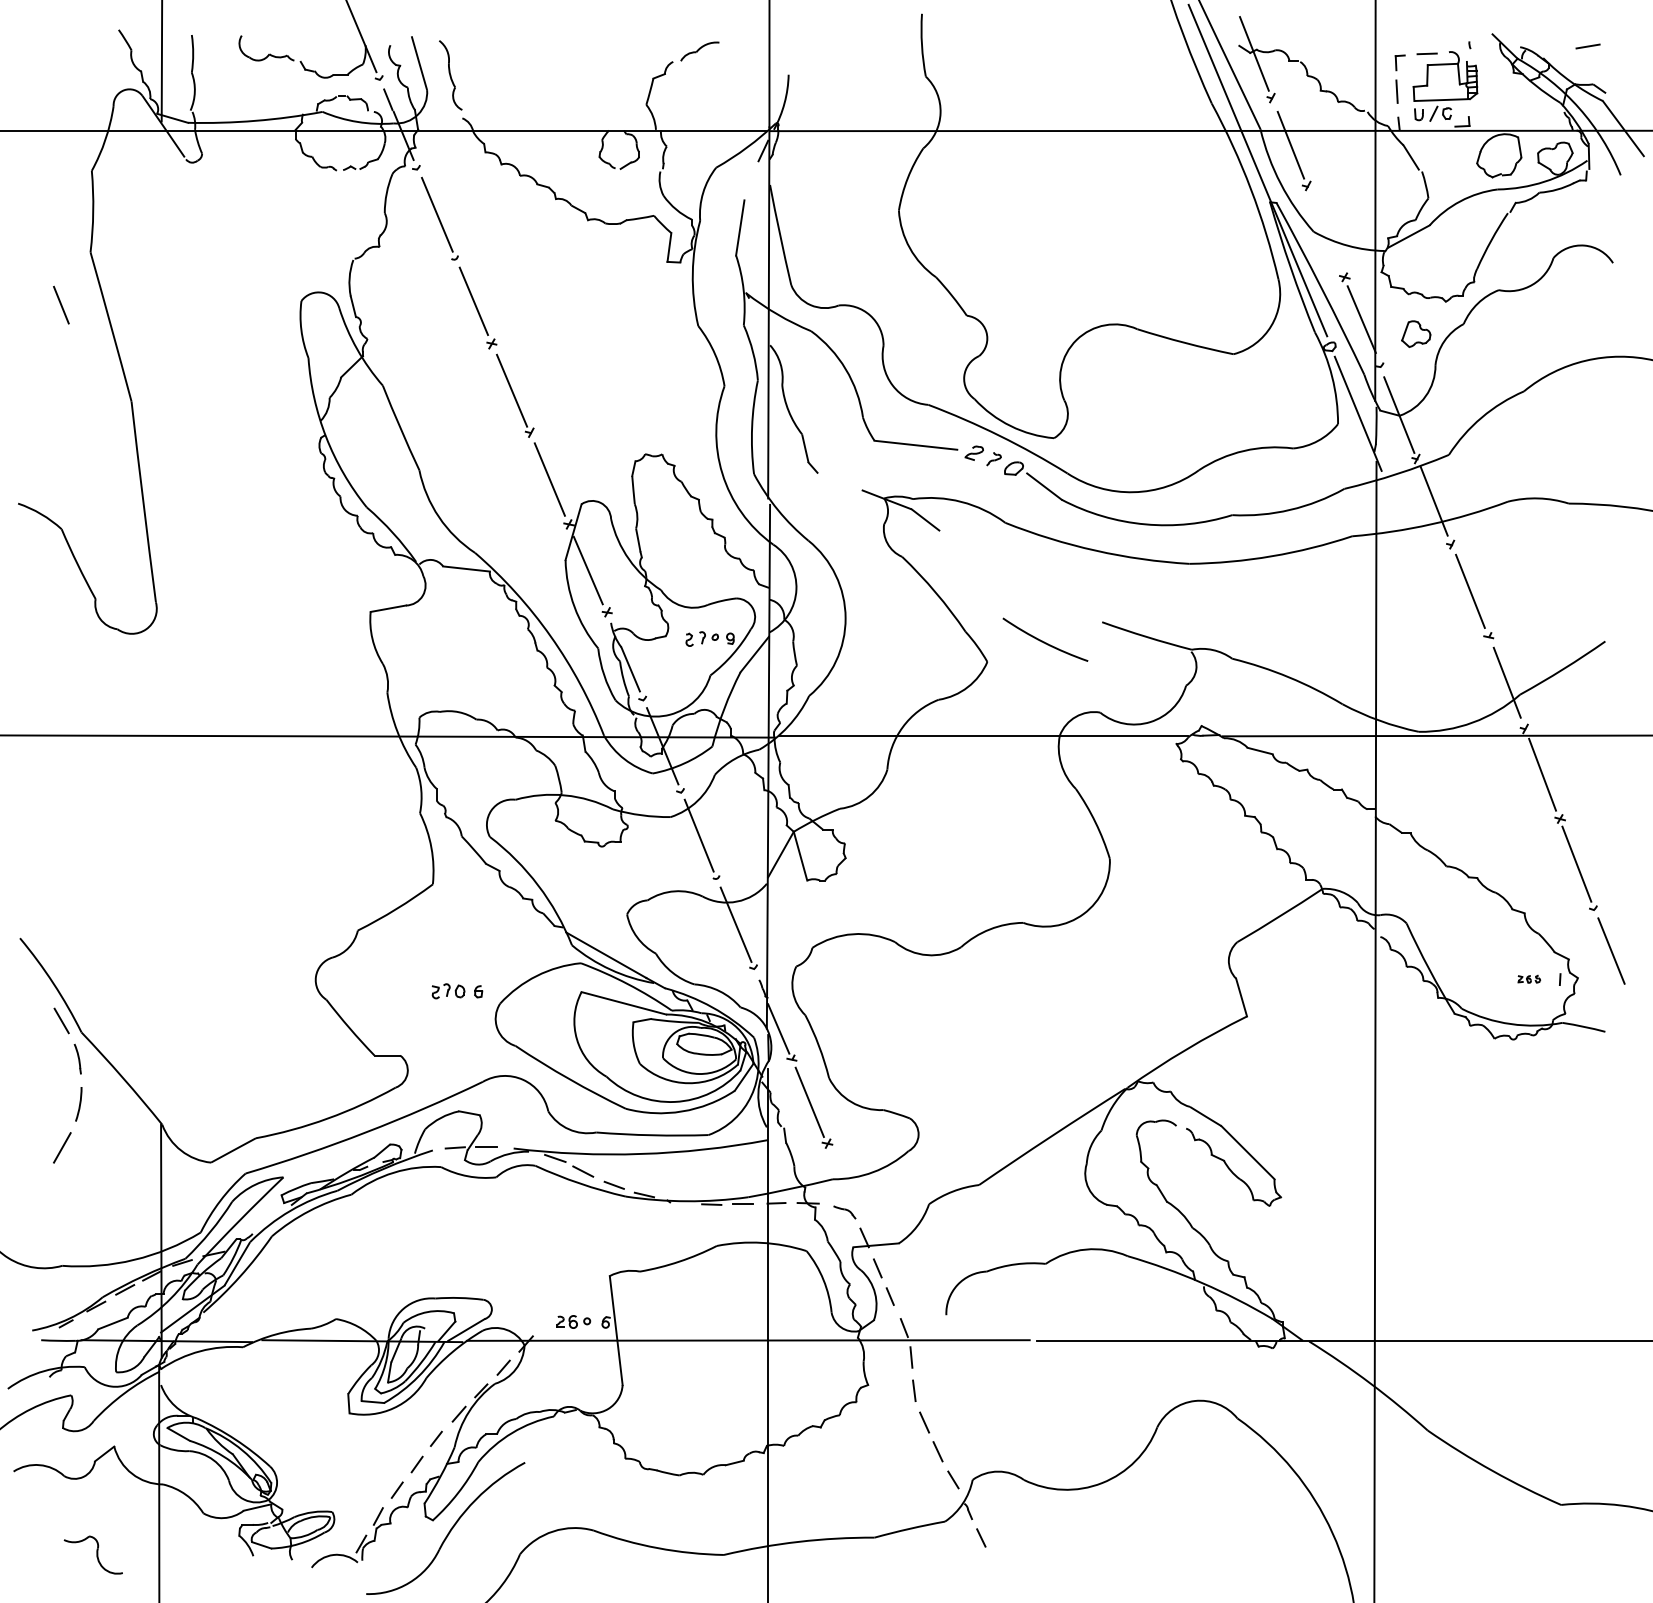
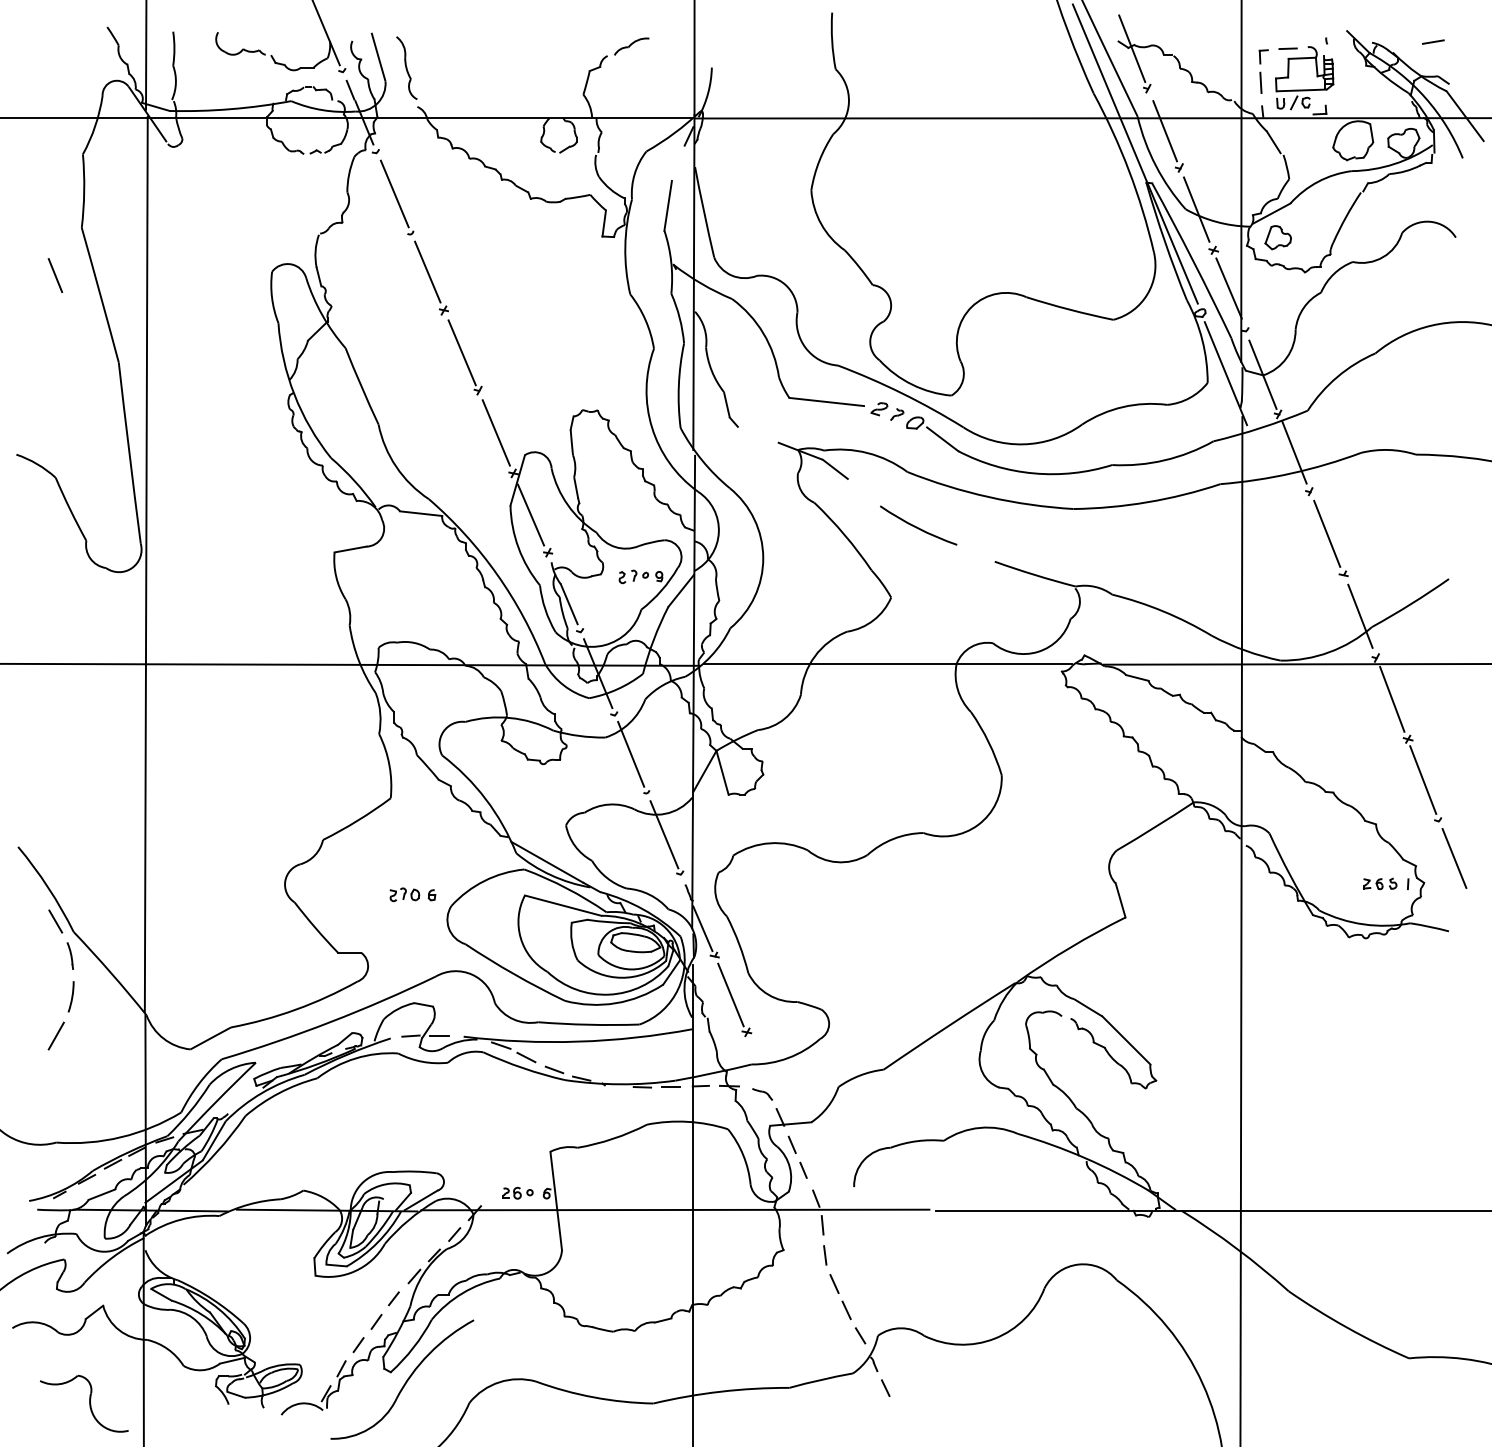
line: (1325, 231) -> (1196, 209), added
part: (1415, 333) -> (1277, 237), moved
line: (161, 624) -> (145, 563), added
arc: (1044, 640) -> (917, 526), moved
part: (1529, 978) -> (1380, 883), size x1.67
part: (93, 1554) -> (84, 1403), size x1.67

